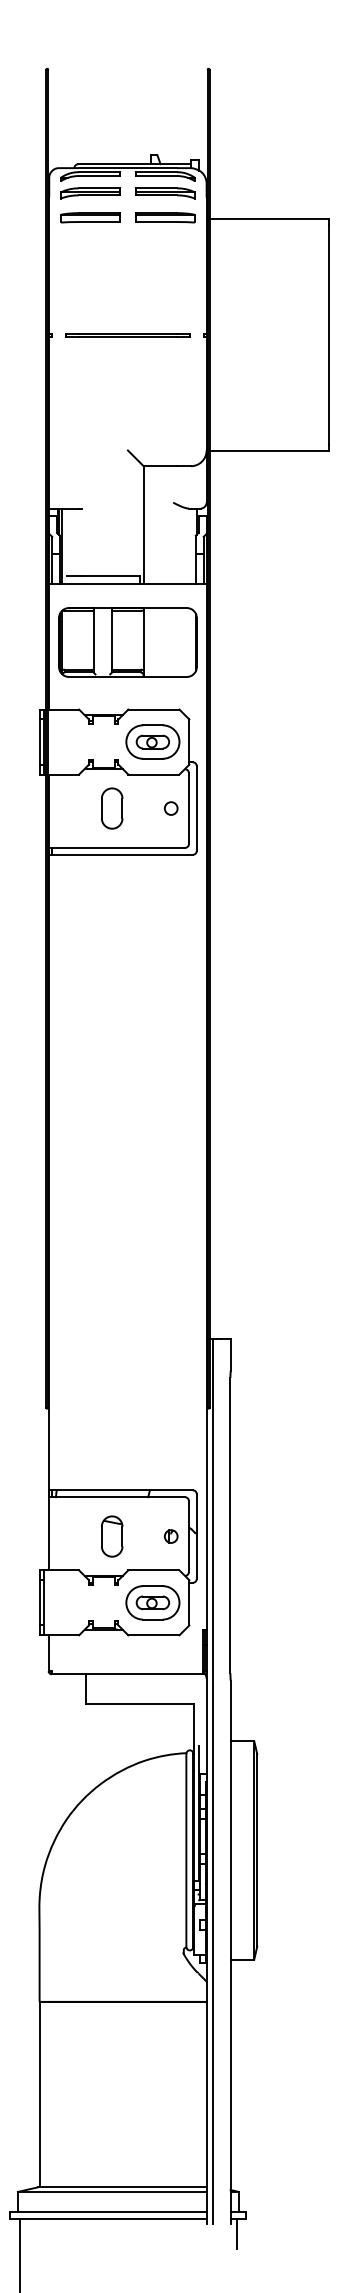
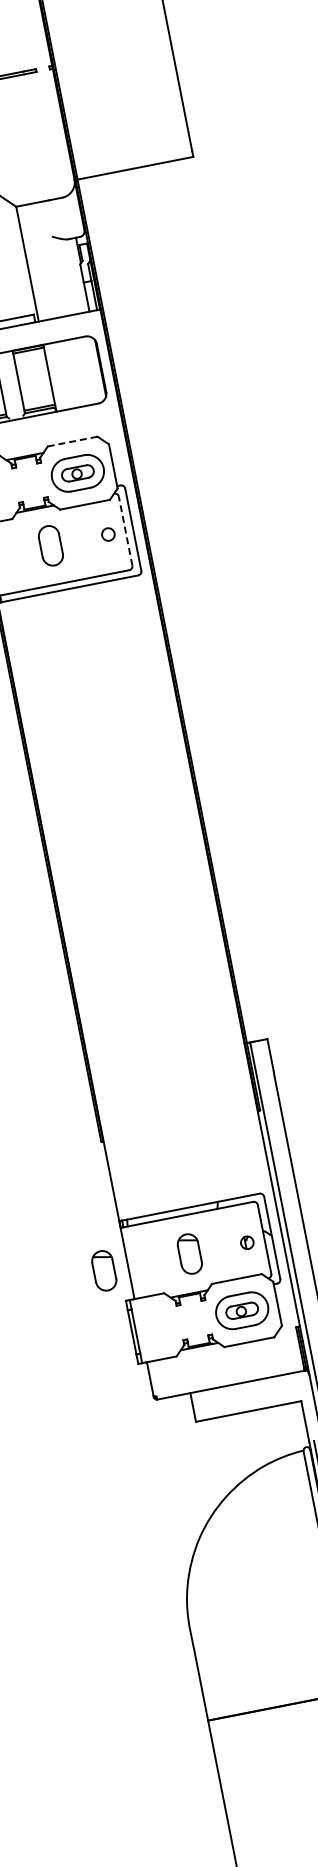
line: (153, 709) -> (72, 441), solid -> dashed
line: (188, 808) -> (125, 531), solid -> dashed
part: (24, 1536) -> (104, 1270), added

